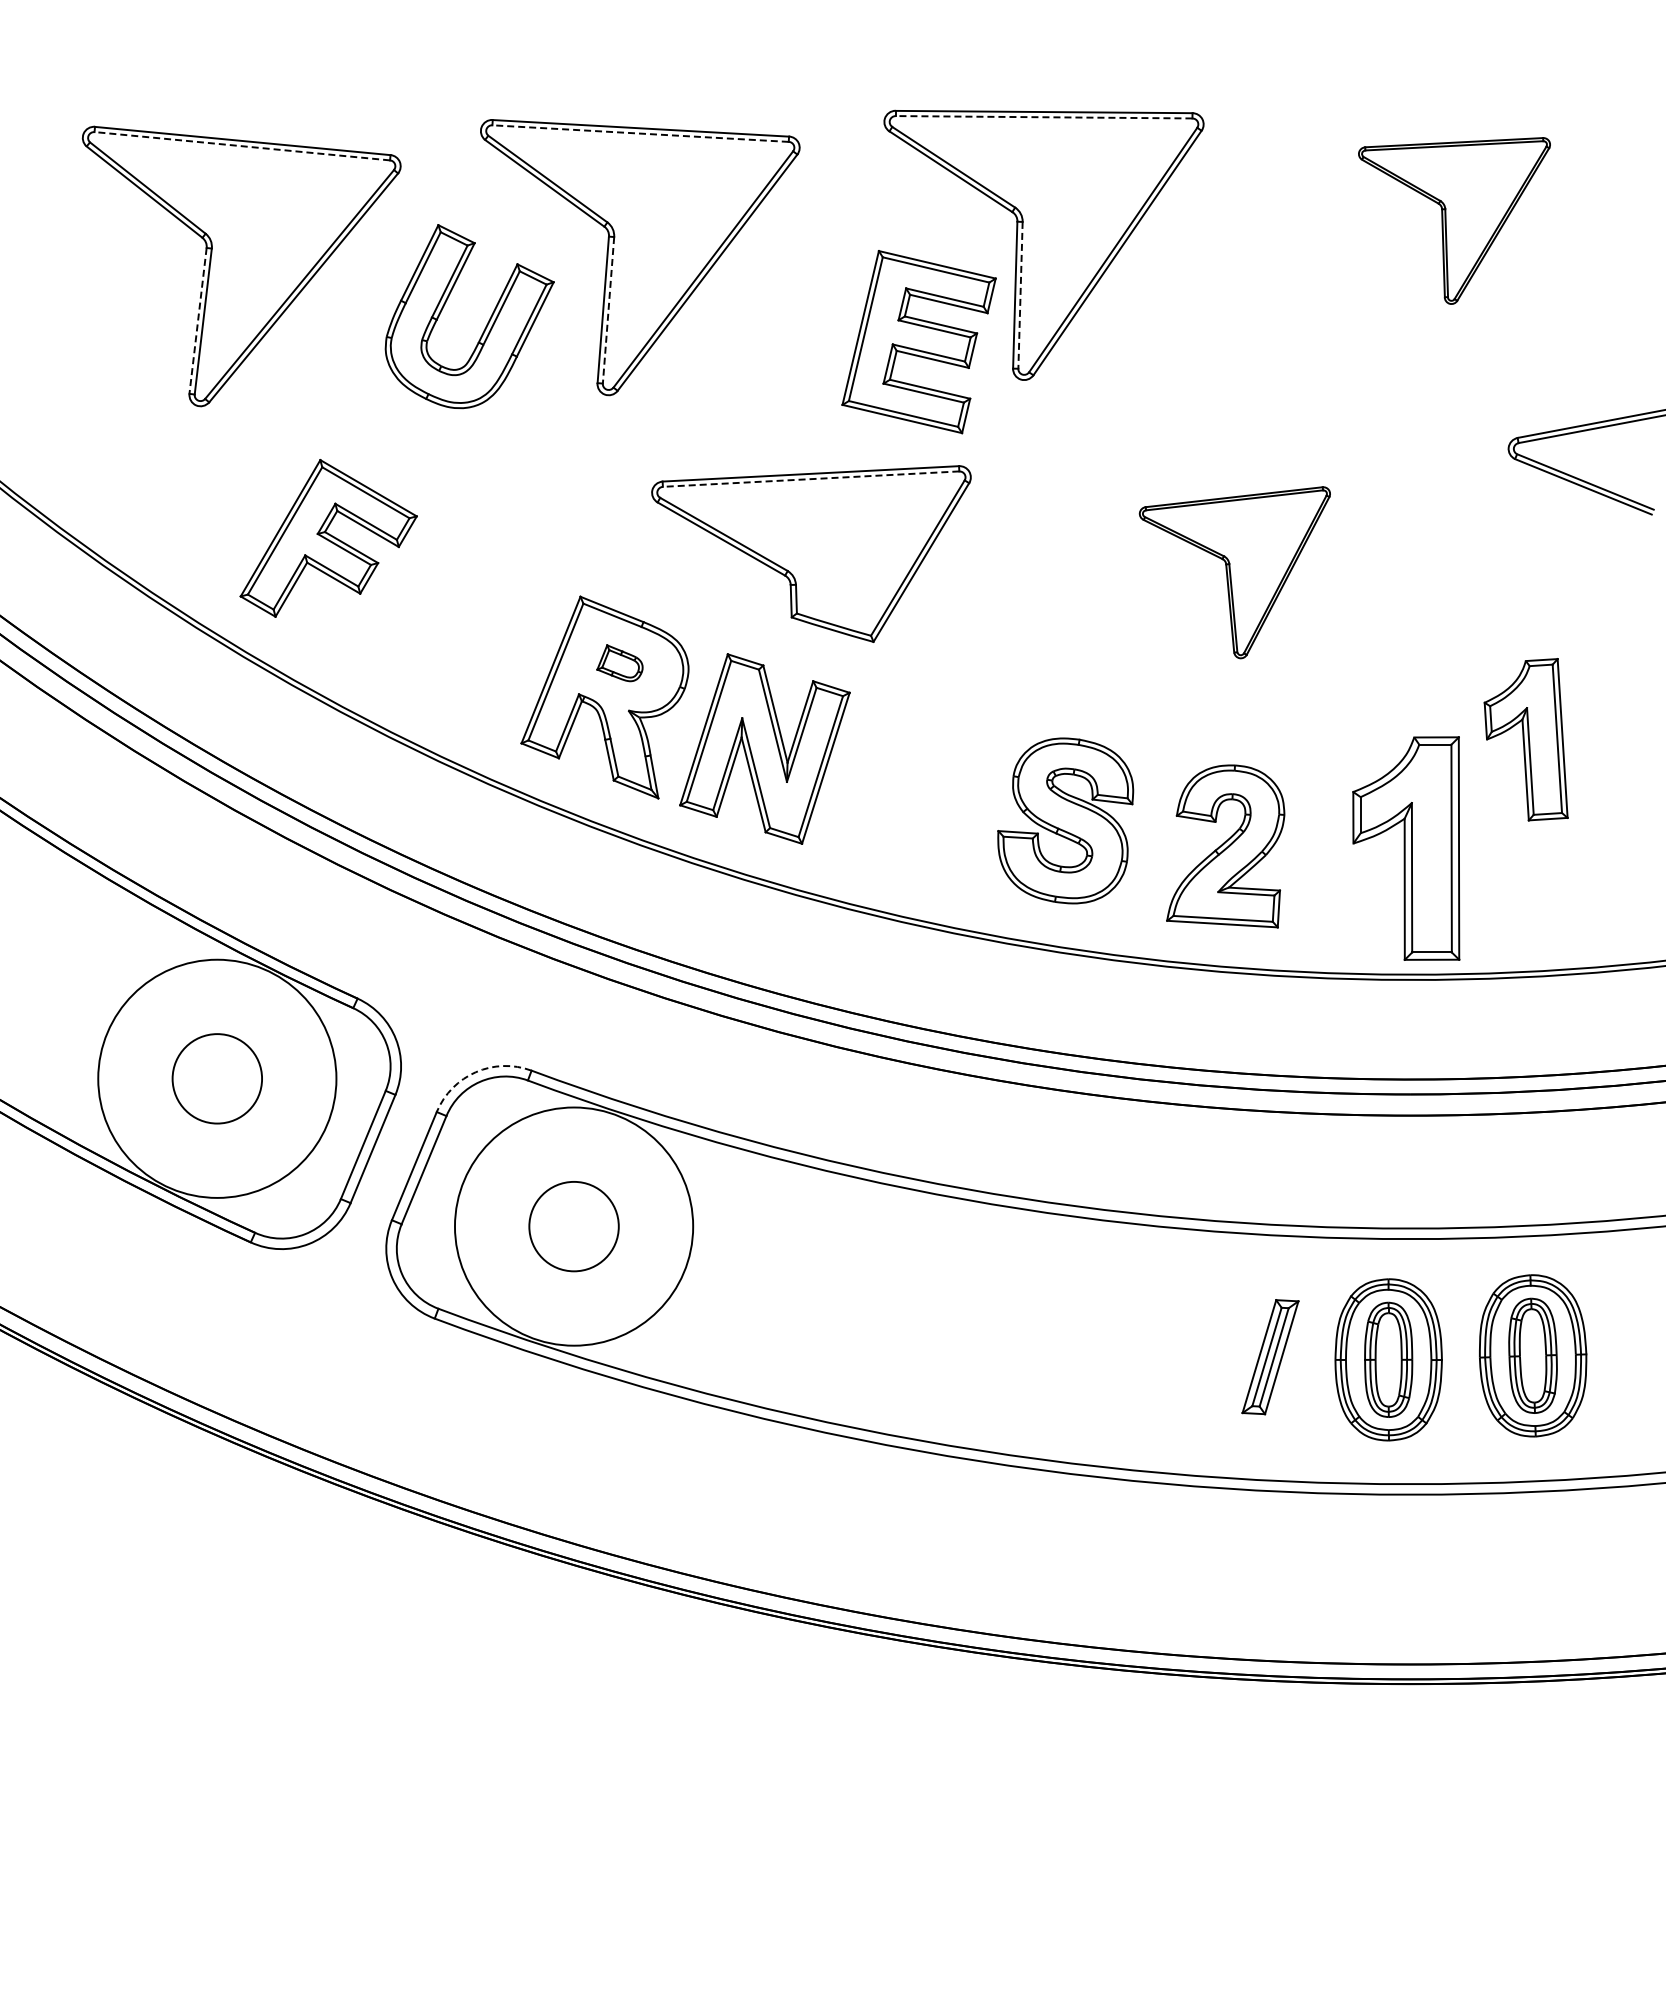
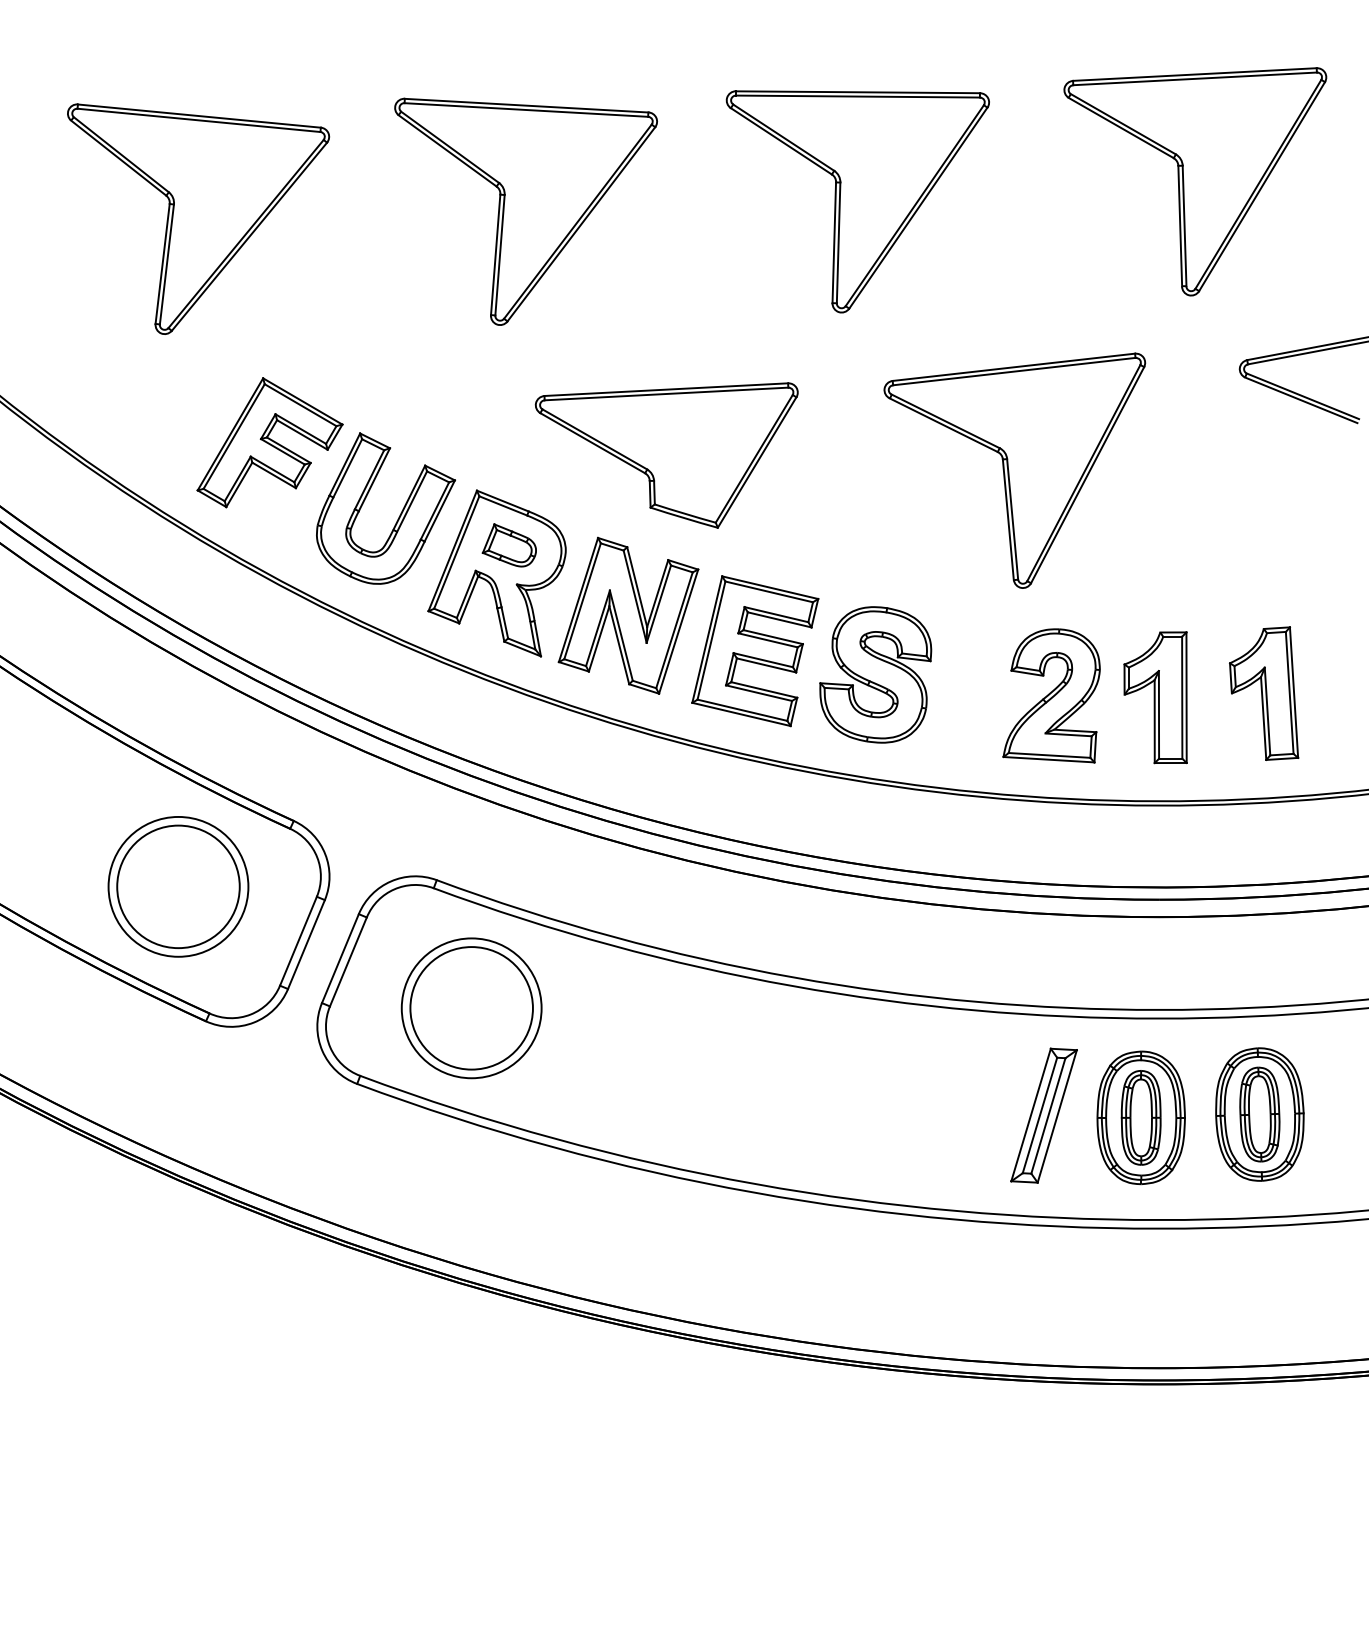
line: (1043, 117) -> (857, 96), dashed -> solid
line: (640, 133) -> (526, 109), dashed -> solid
line: (241, 146) -> (198, 120), dashed -> solid
part: (1454, 220) -> (1195, 181), size x1.67
line: (1020, 295) -> (838, 243), dashed -> solid
line: (608, 310) -> (499, 255), dashed -> solid
line: (198, 321) -> (163, 264), dashed -> solid
part: (486, 324) -> (399, 515), moved
part: (918, 342) -> (754, 651), moved
line: (810, 479) -> (666, 394), dashed -> solid
part: (1234, 572) -> (1014, 470), size x1.67
part: (619, 662) -> (509, 544), size x1.43
part: (1525, 739) -> (1263, 693), moved
part: (1225, 846) -> (1051, 695), moved
part: (1405, 848) -> (1155, 697), size x0.71
arc: (475, 1072) -> (390, 881), dashed -> solid
circle: (216, 1078) -> (177, 886), size x1.67
circle: (217, 1078) -> (178, 886), size x0.71
circle: (573, 1226) -> (471, 1008), size x1.67
circle: (574, 1226) -> (472, 1008), size x0.71
part: (1270, 1356) -> (1044, 1115), size x1.43

